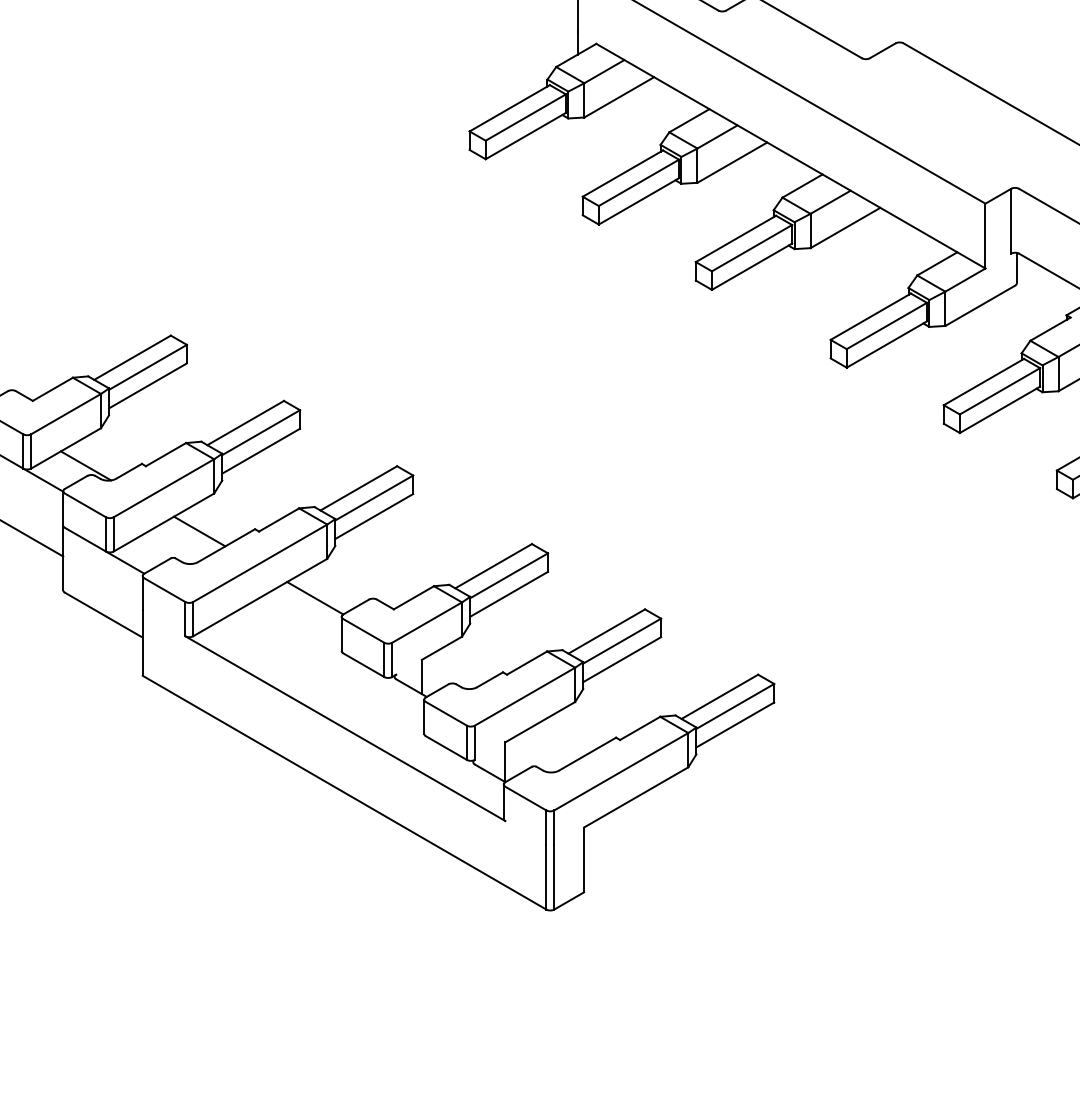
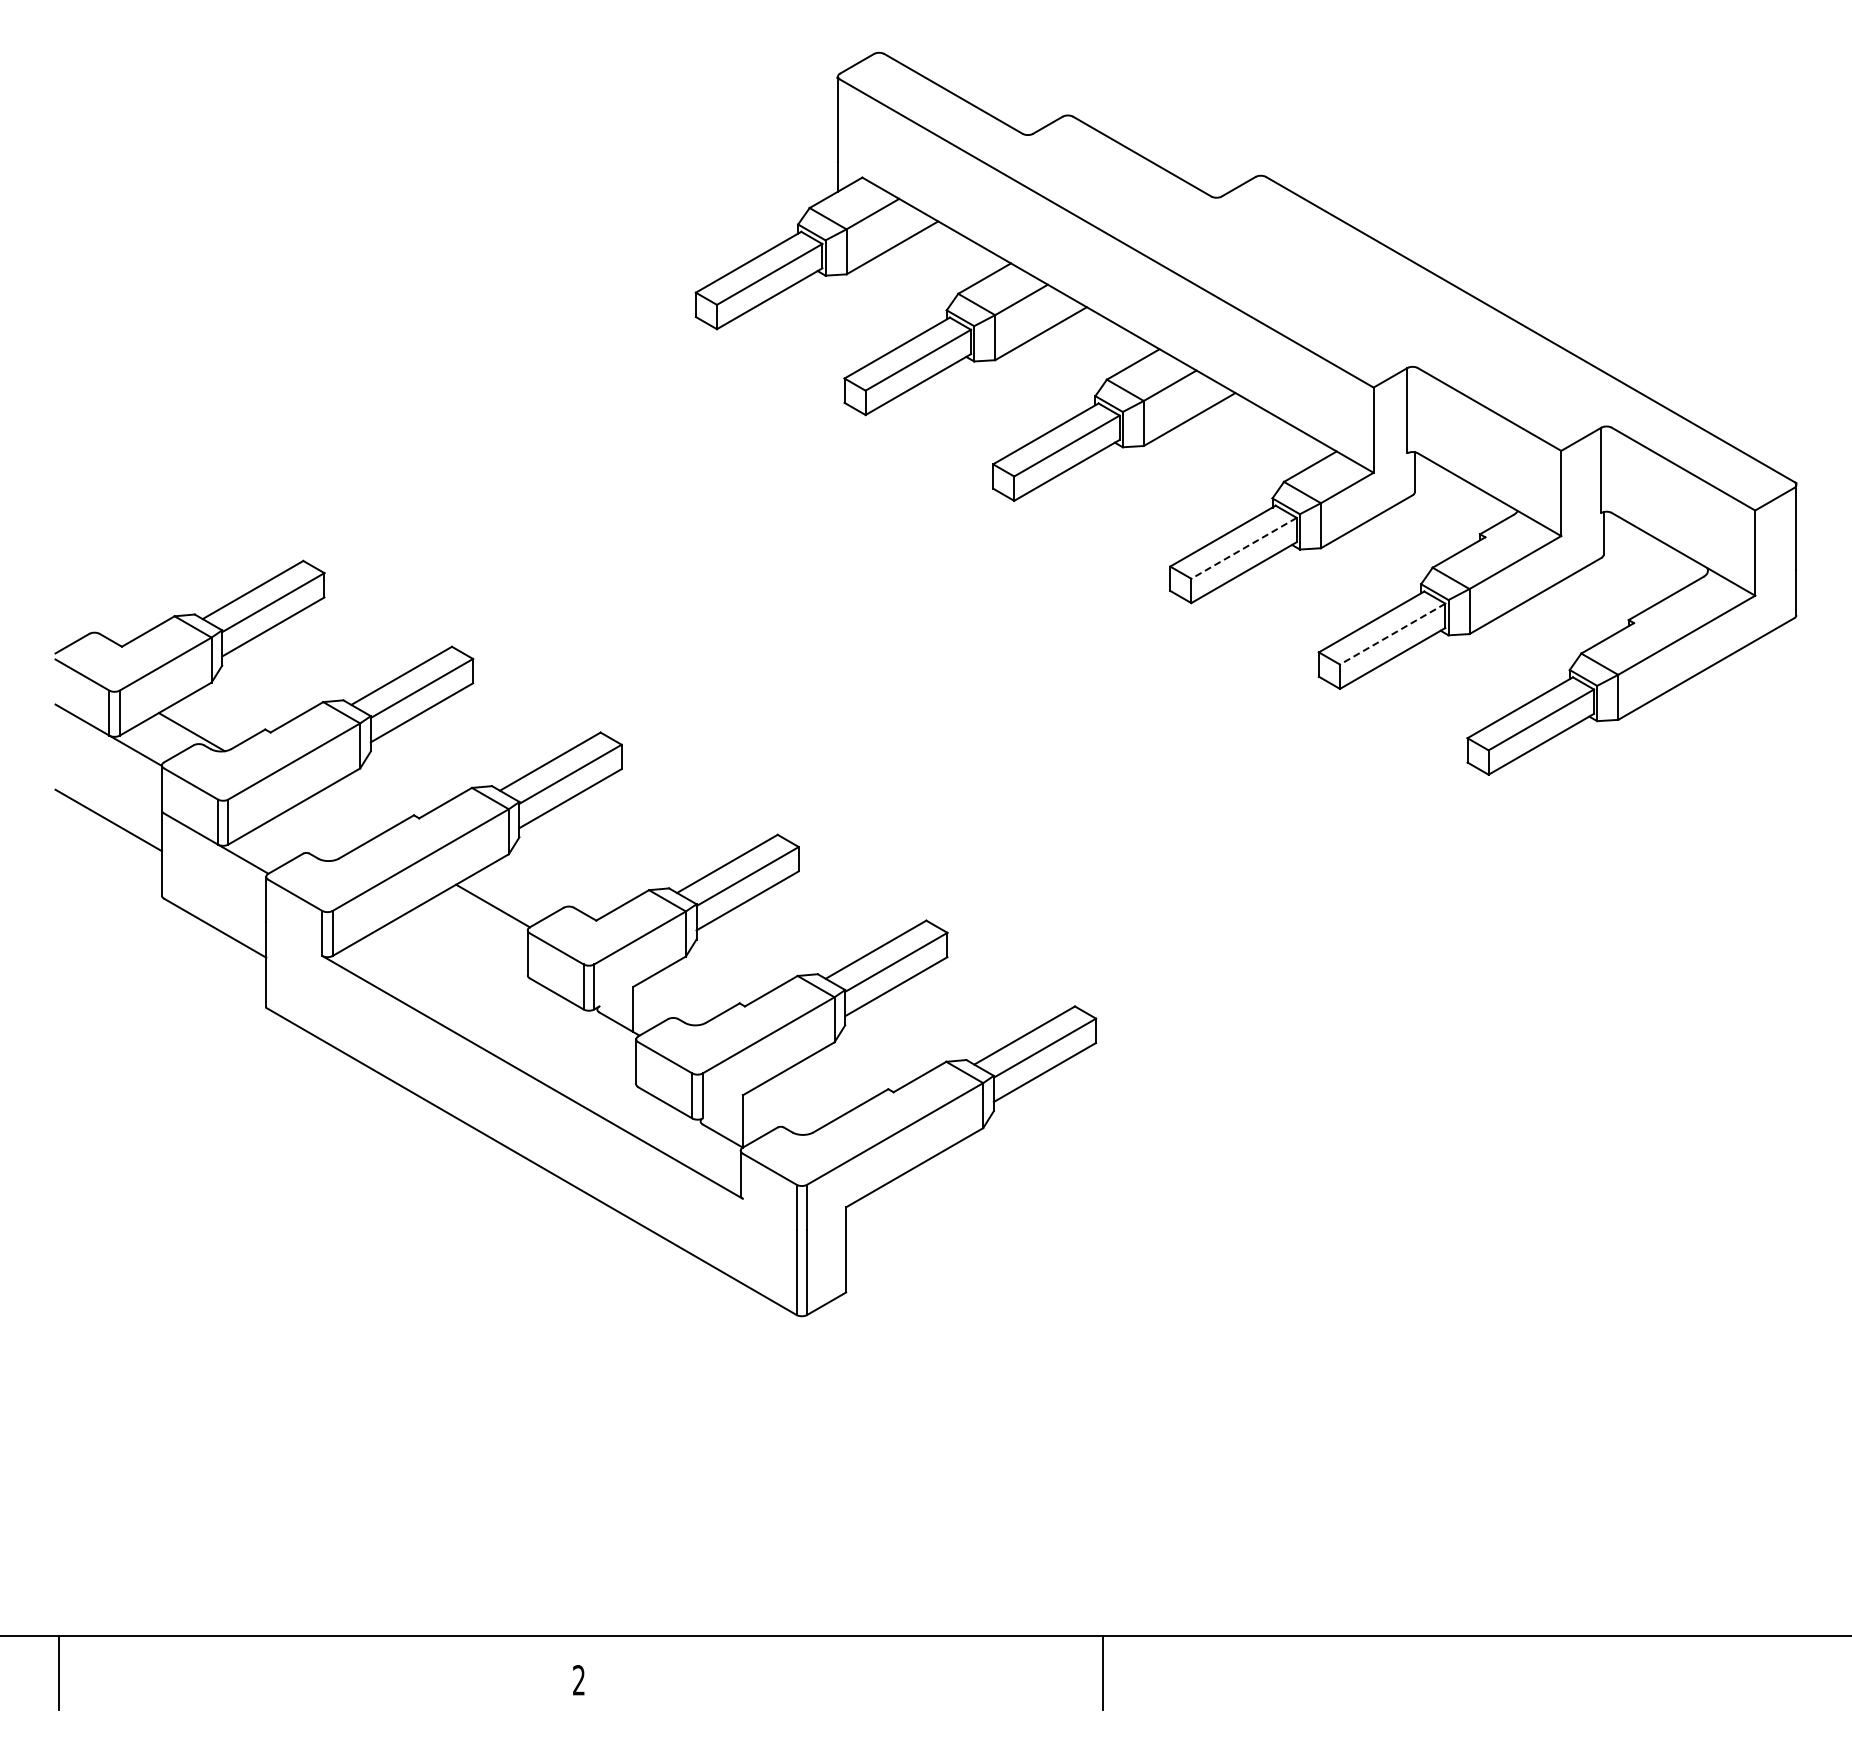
line: (887, 326) -> (1244, 548), solid -> dashed
line: (999, 391) -> (1392, 634), solid -> dashed
line: (199, 530) -> (340, 817), removed

